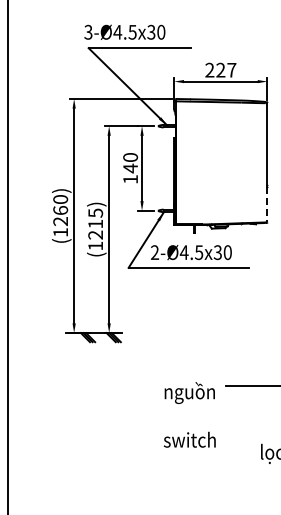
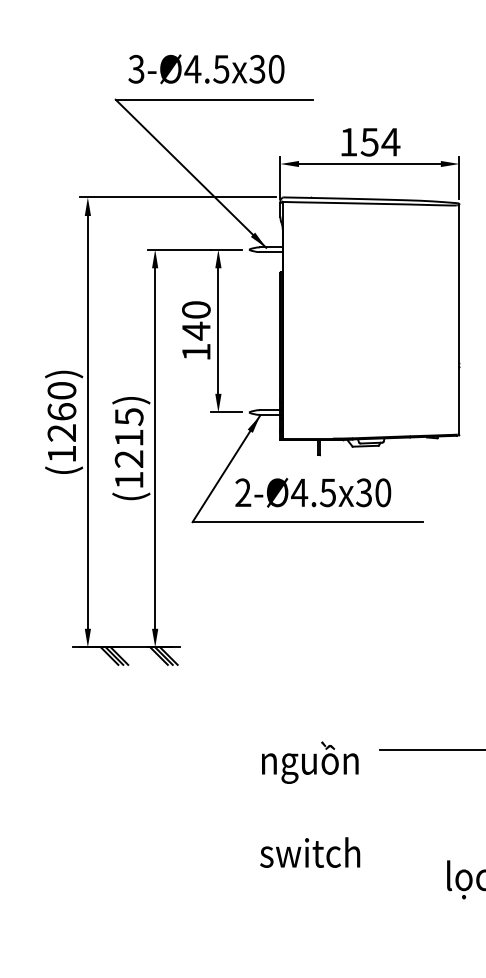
text: (124, 31) -> (205, 67), moved
text: (220, 69) -> (369, 140), 227 -> 154
line: (267, 205) -> (459, 402), dashed -> solid

